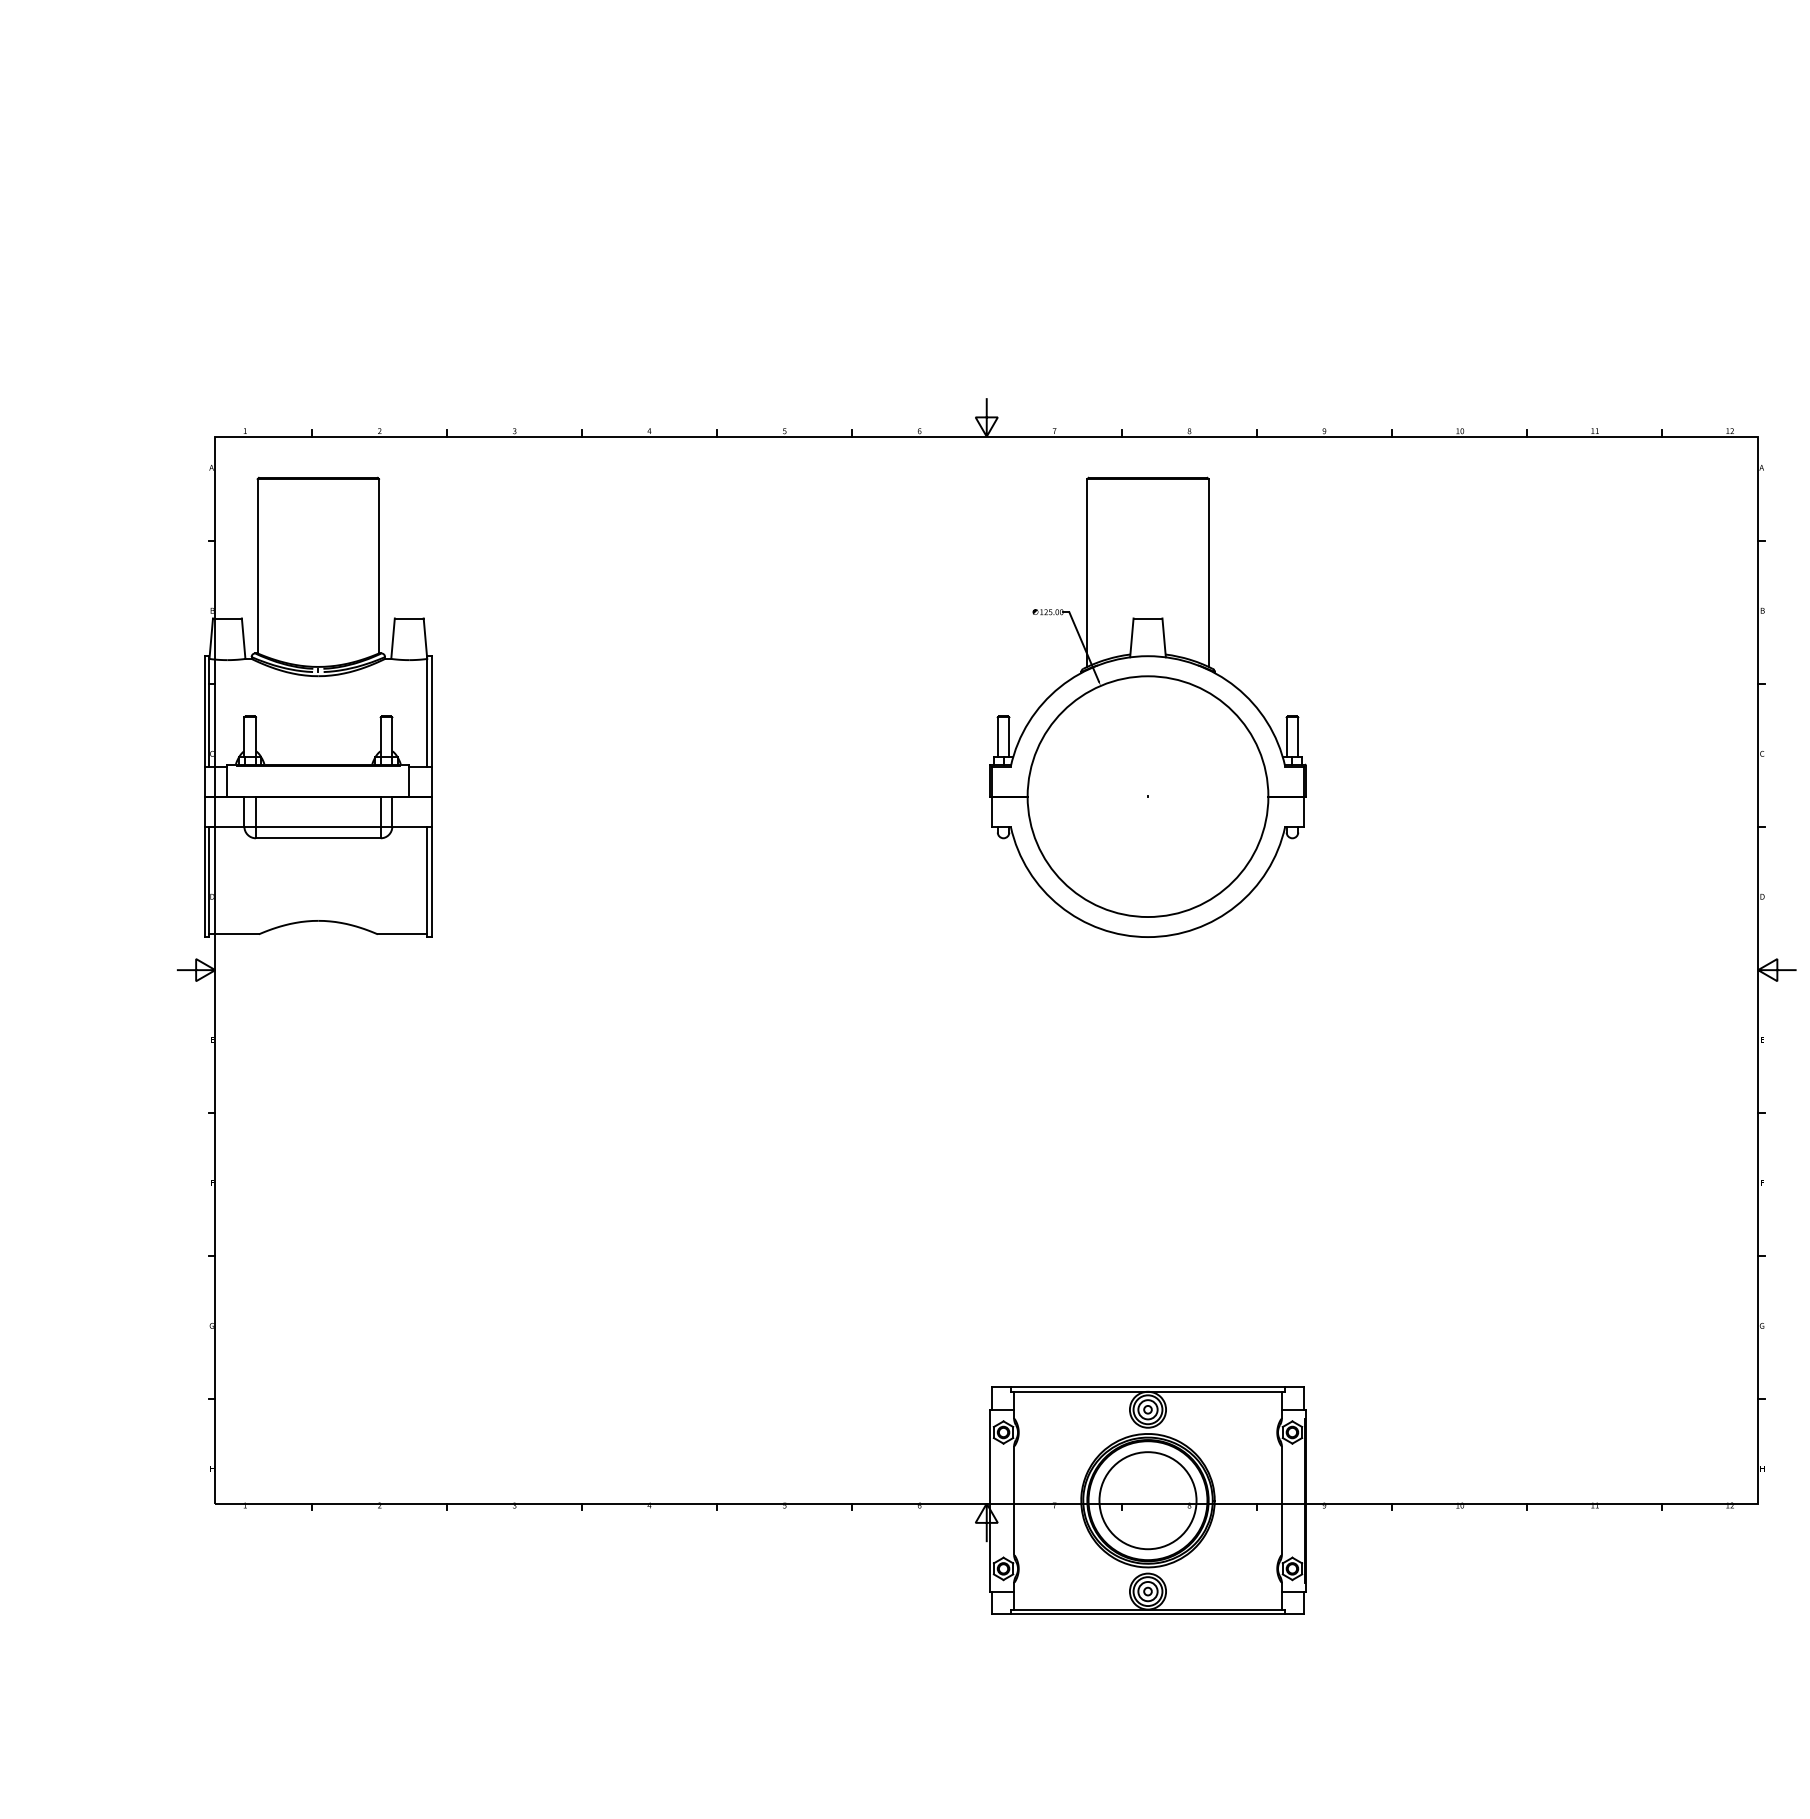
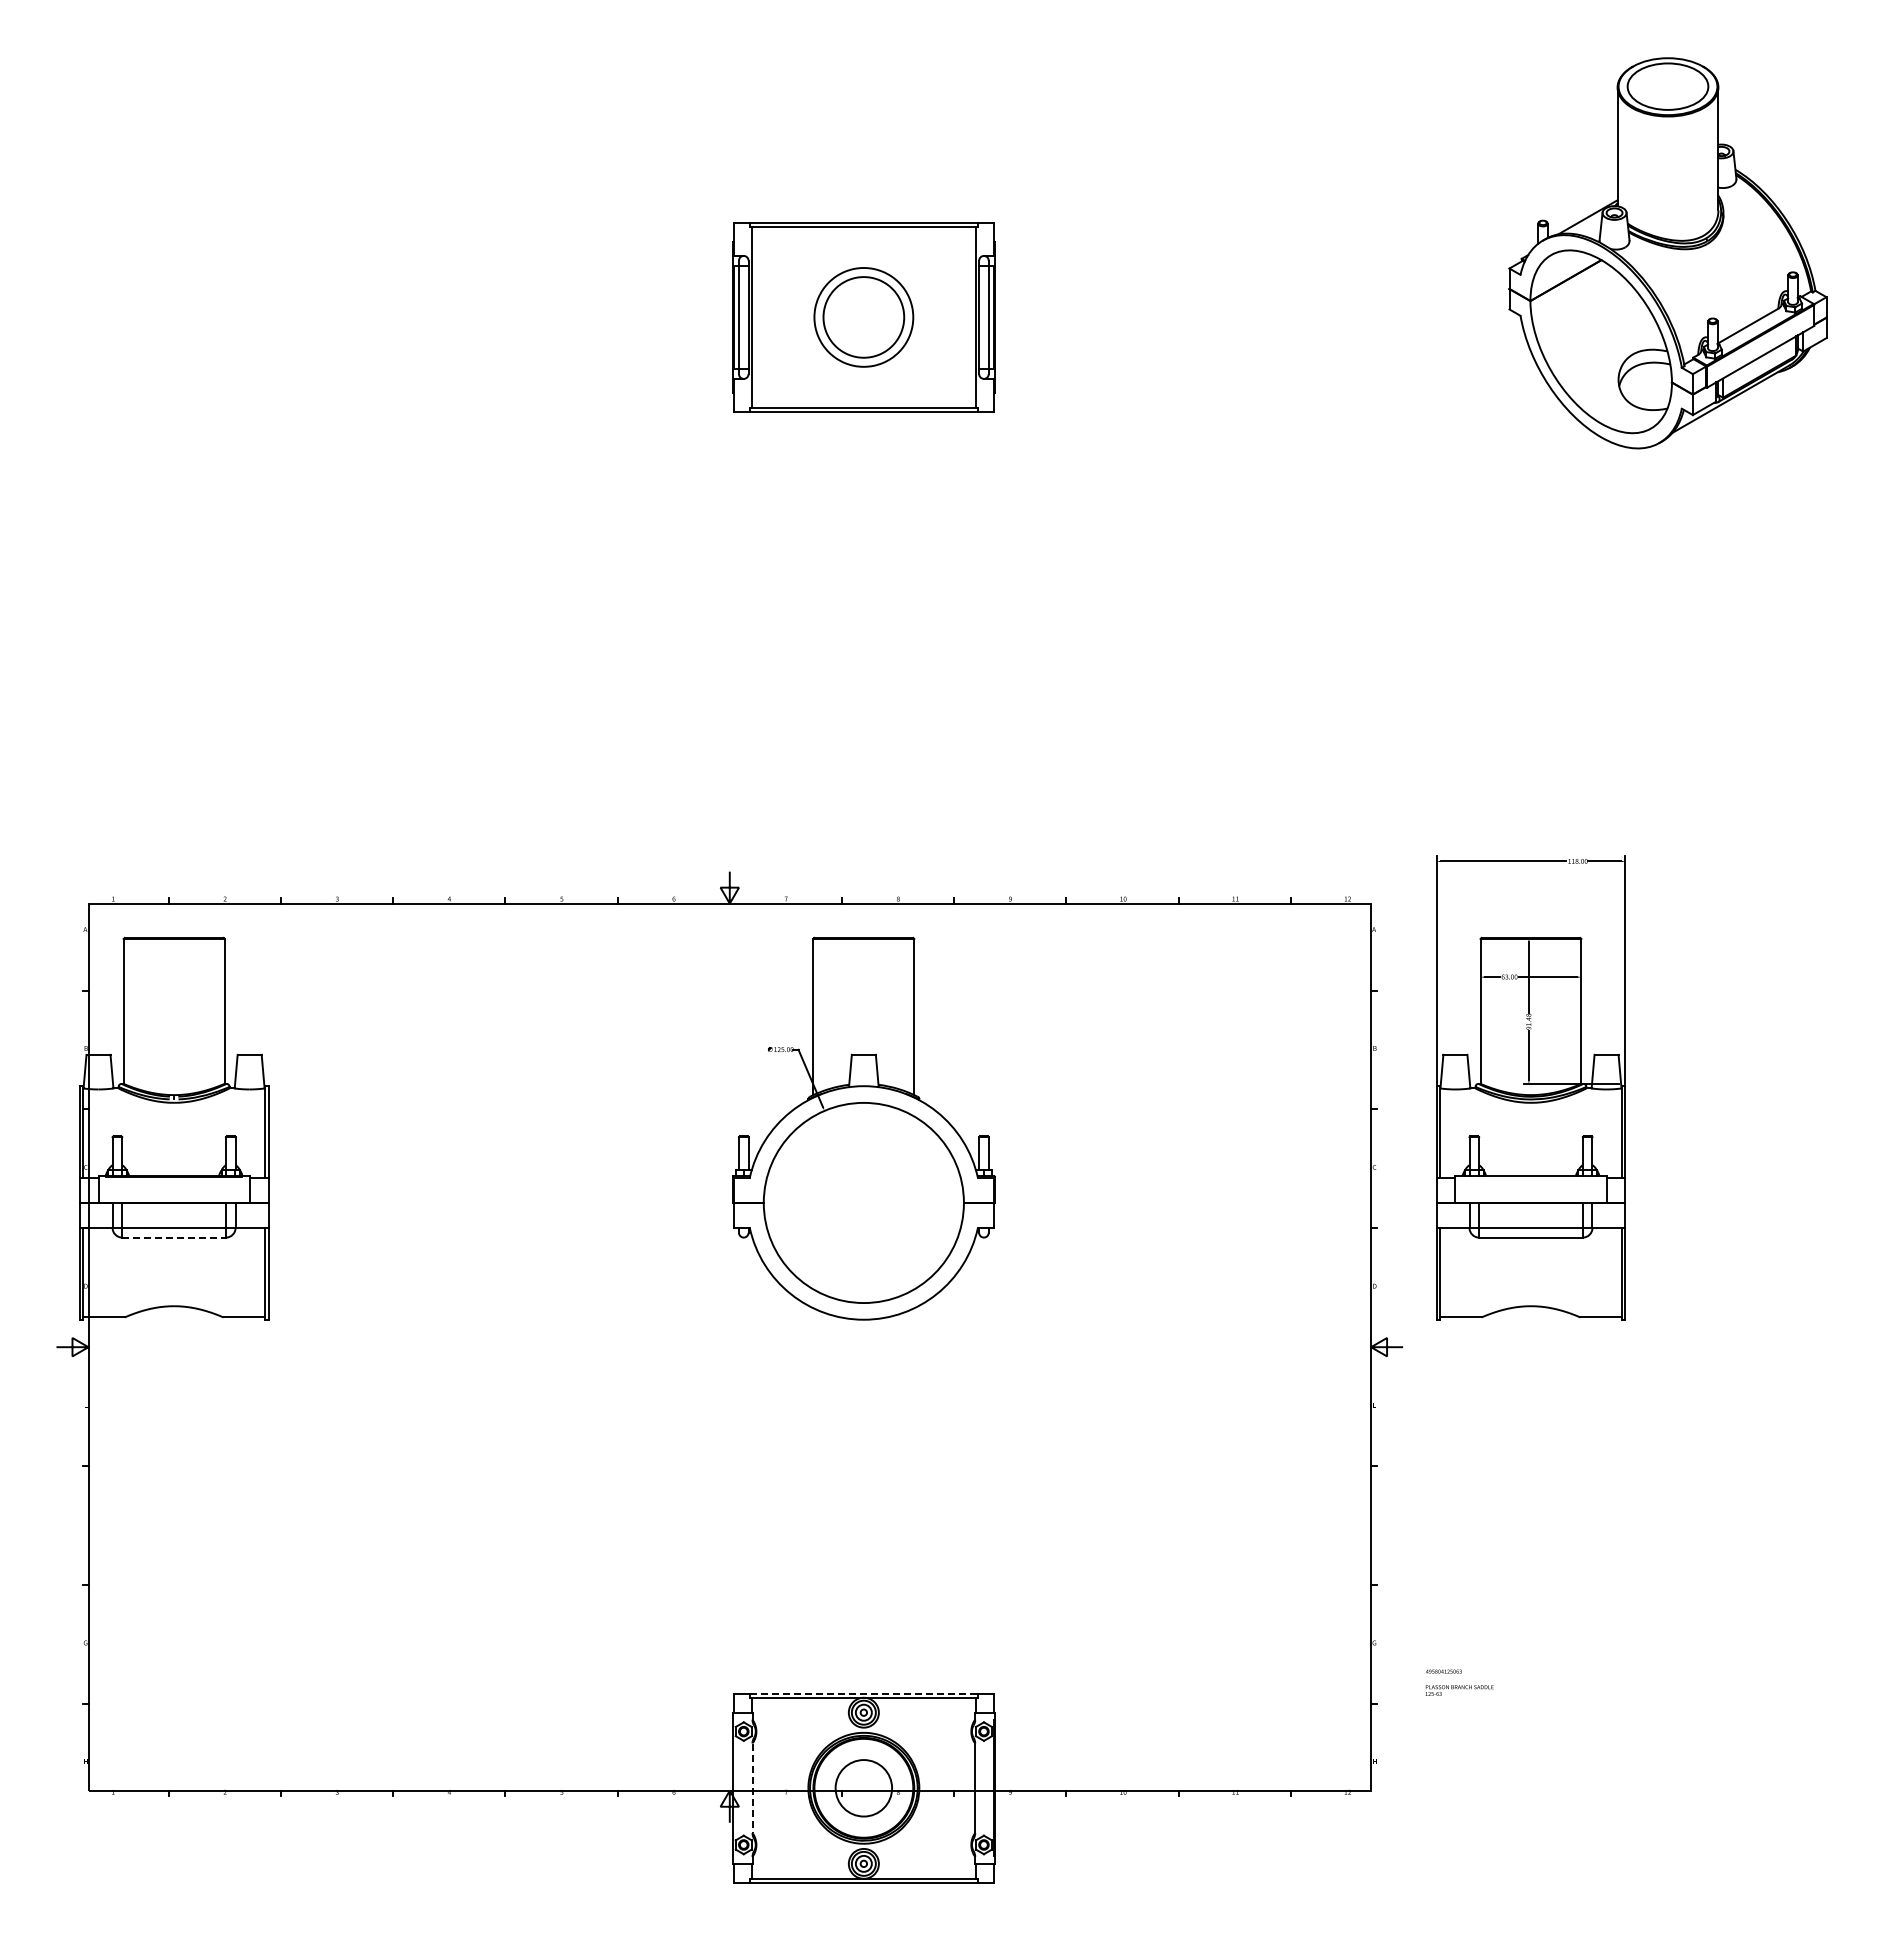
line: (318, 838) -> (174, 1237), solid -> dashed
line: (1148, 1386) -> (864, 1693), solid -> dashed
circle: (1147, 1499) -> (863, 1787), size x0.7
line: (1014, 1500) -> (752, 1788), solid -> dashed

